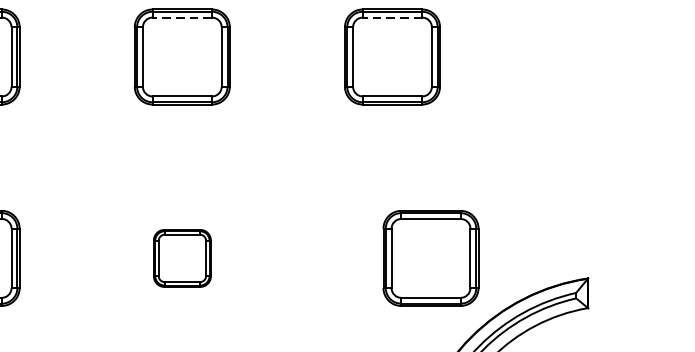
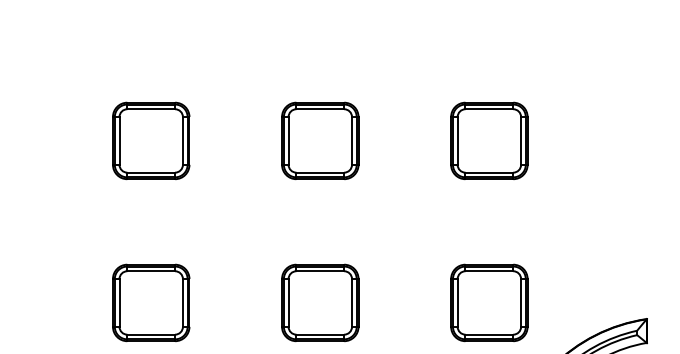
line: (182, 17) -> (320, 109), dashed -> solid
line: (392, 17) -> (489, 109), dashed -> solid
part: (182, 257) -> (320, 302), size x1.67
part: (431, 257) -> (489, 302), moved

